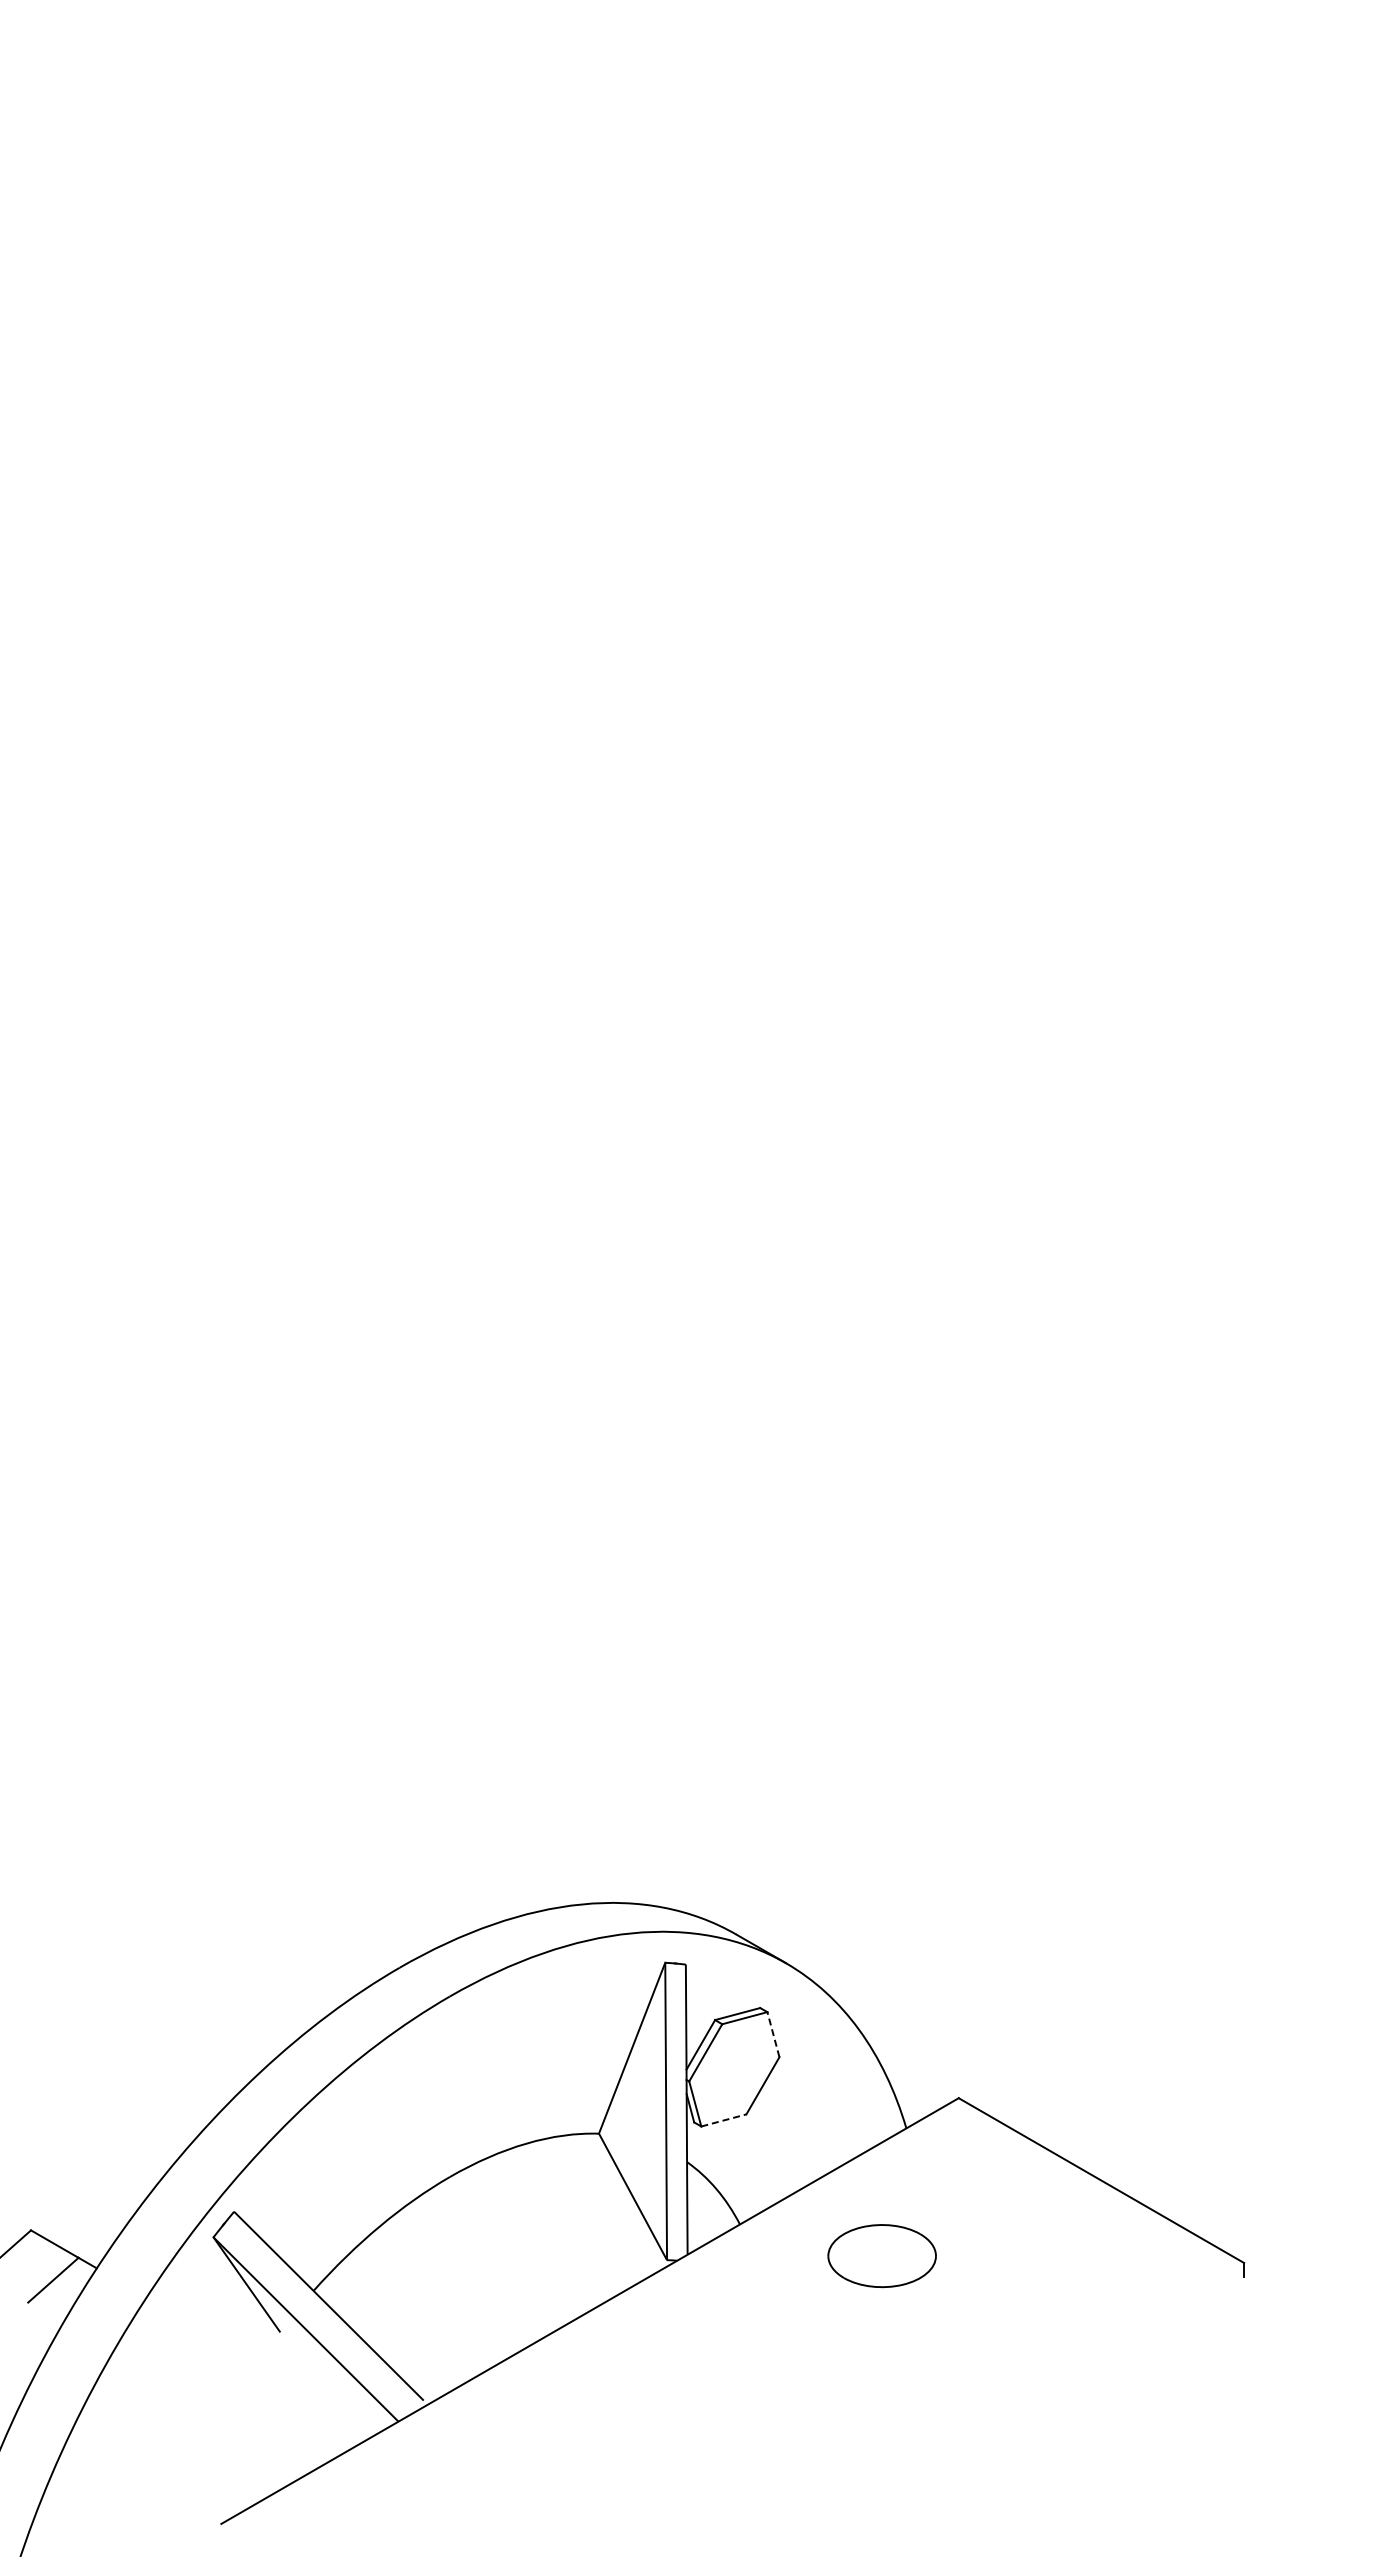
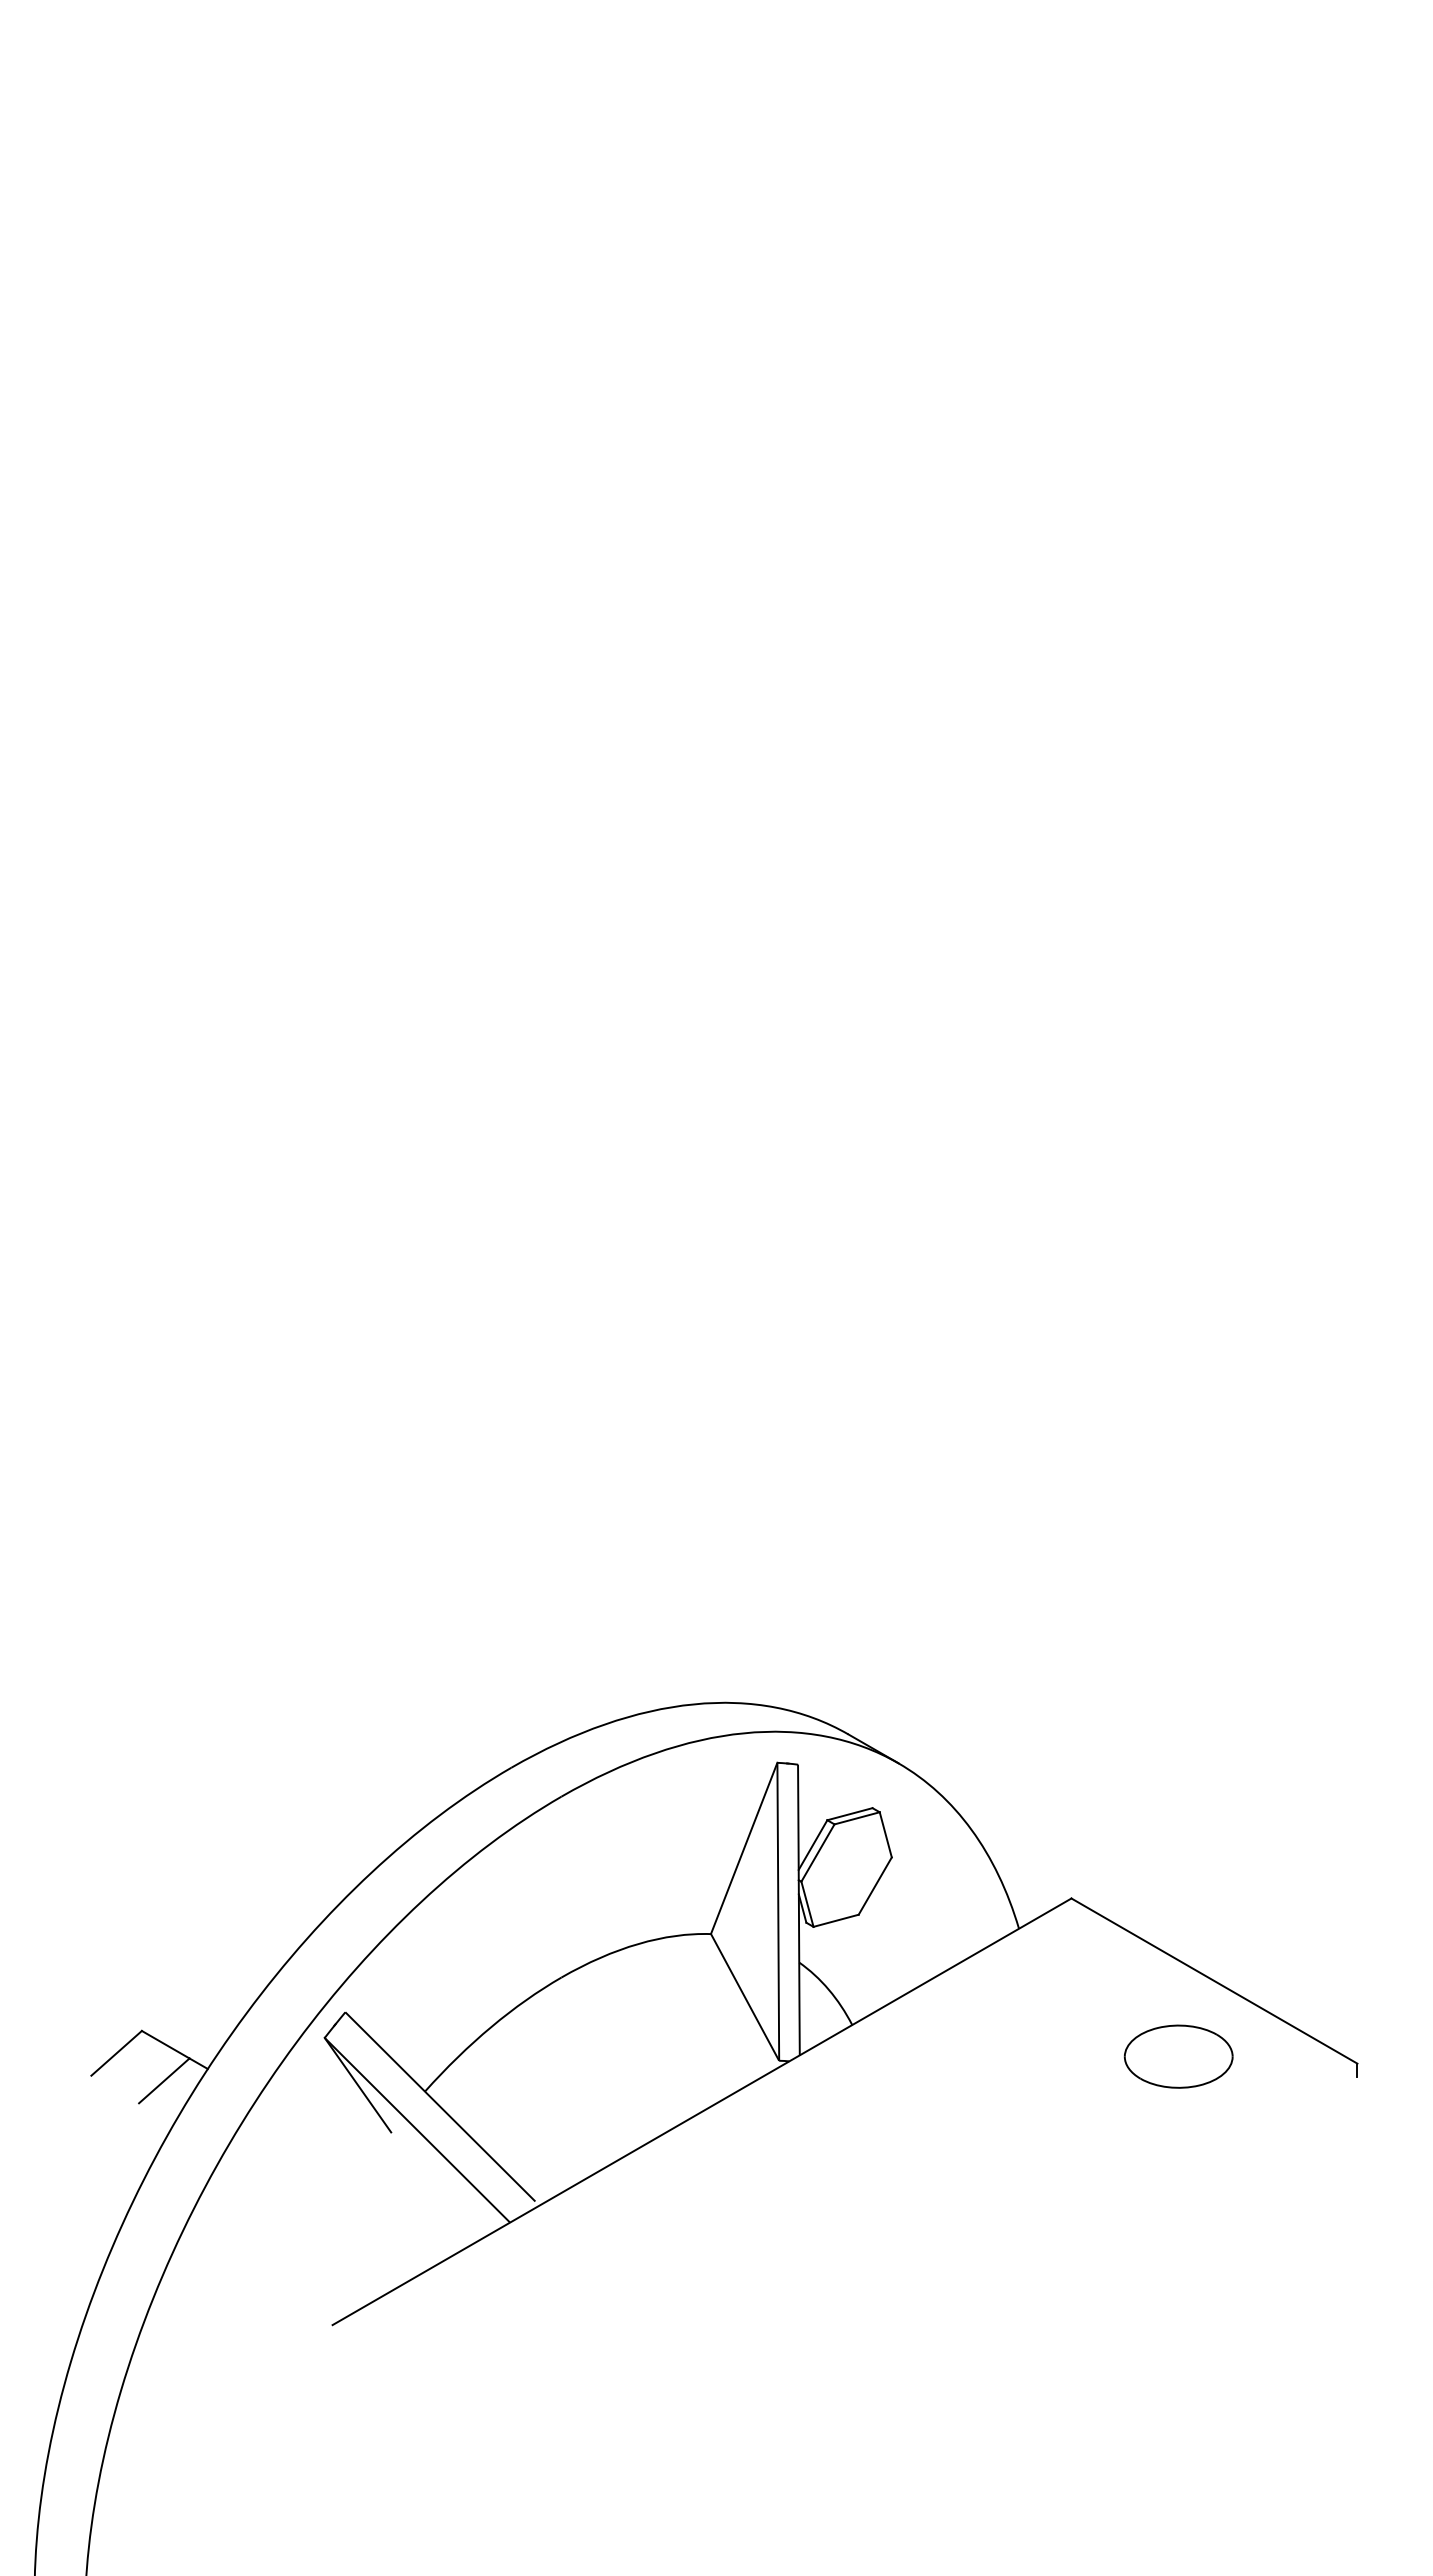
line: (773, 2034) -> (885, 1834), dashed -> solid
line: (724, 2120) -> (836, 1920), dashed -> solid
part: (881, 2255) -> (1178, 2056), moved

